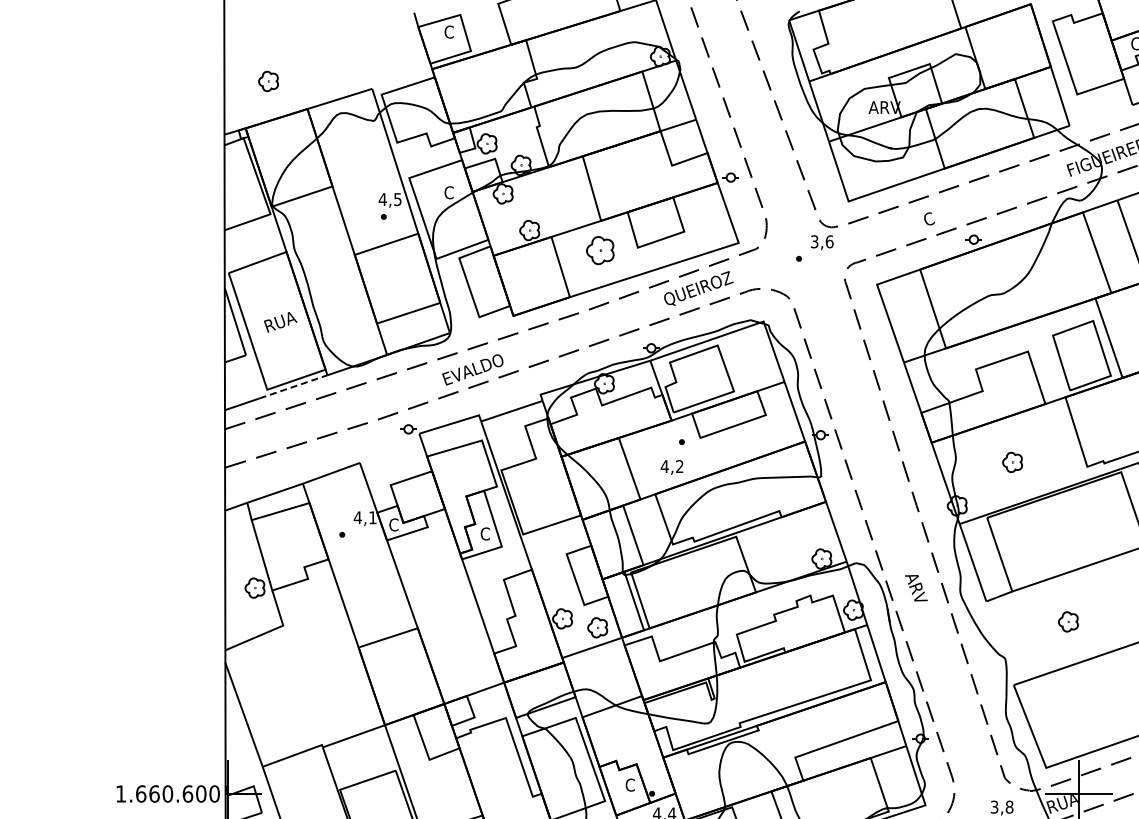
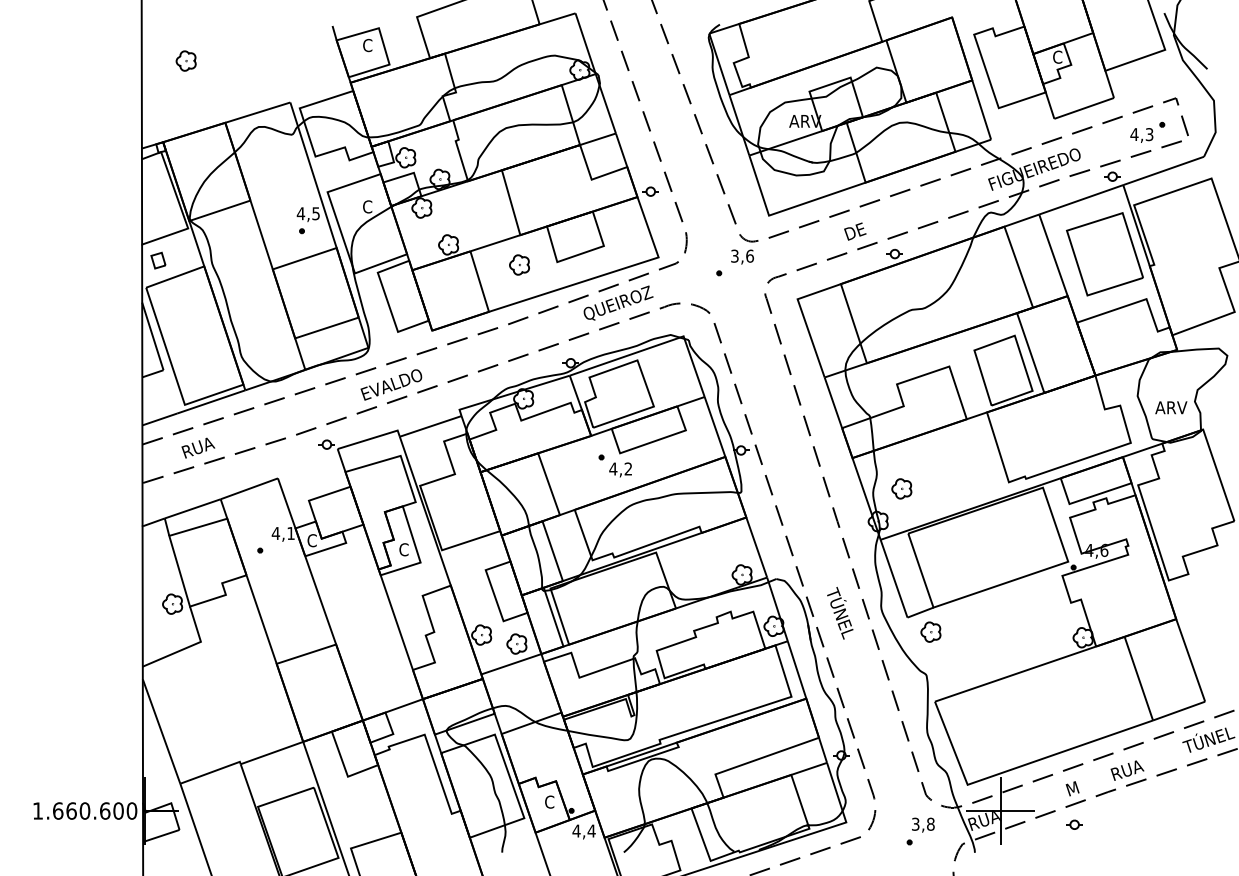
part: (267, 80) -> (185, 60), moved
text: (934, 217) -> (855, 231), C -> DE
part: (241, 246) -> (158, 260), added
part: (600, 250) -> (519, 264), size x0.71
text: (280, 321) -> (198, 447), moved
line: (293, 386) -> (211, 401), dashed -> solid
part: (1012, 462) -> (901, 488), moved
text: (671, 467) -> (620, 469), moved
text: (918, 596) -> (839, 612), ARV -> TÚNEL
part: (1068, 621) -> (930, 631), moved

